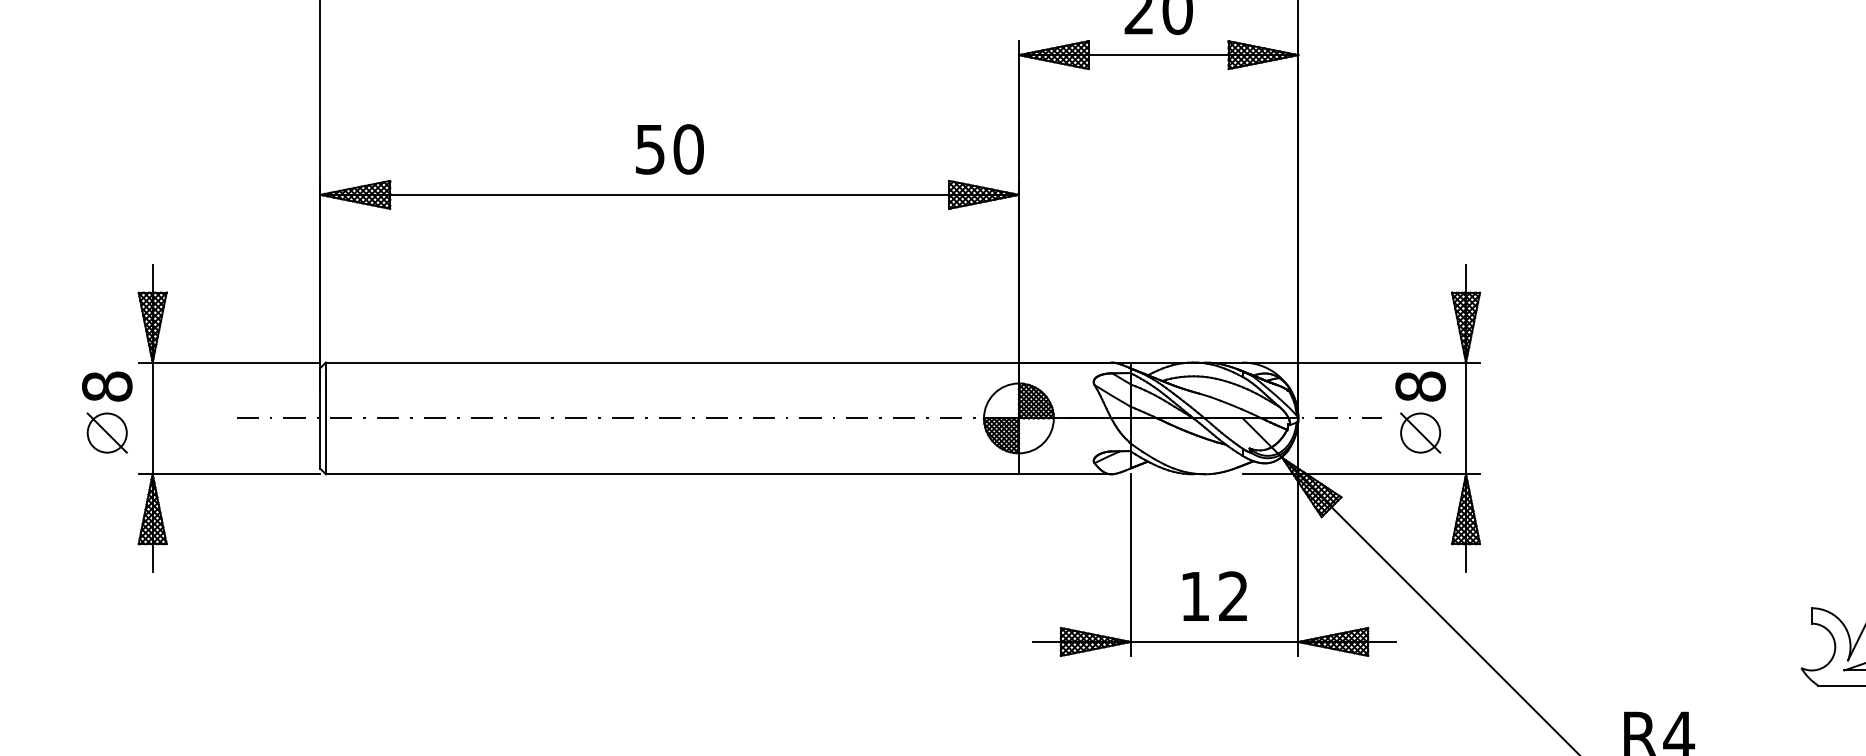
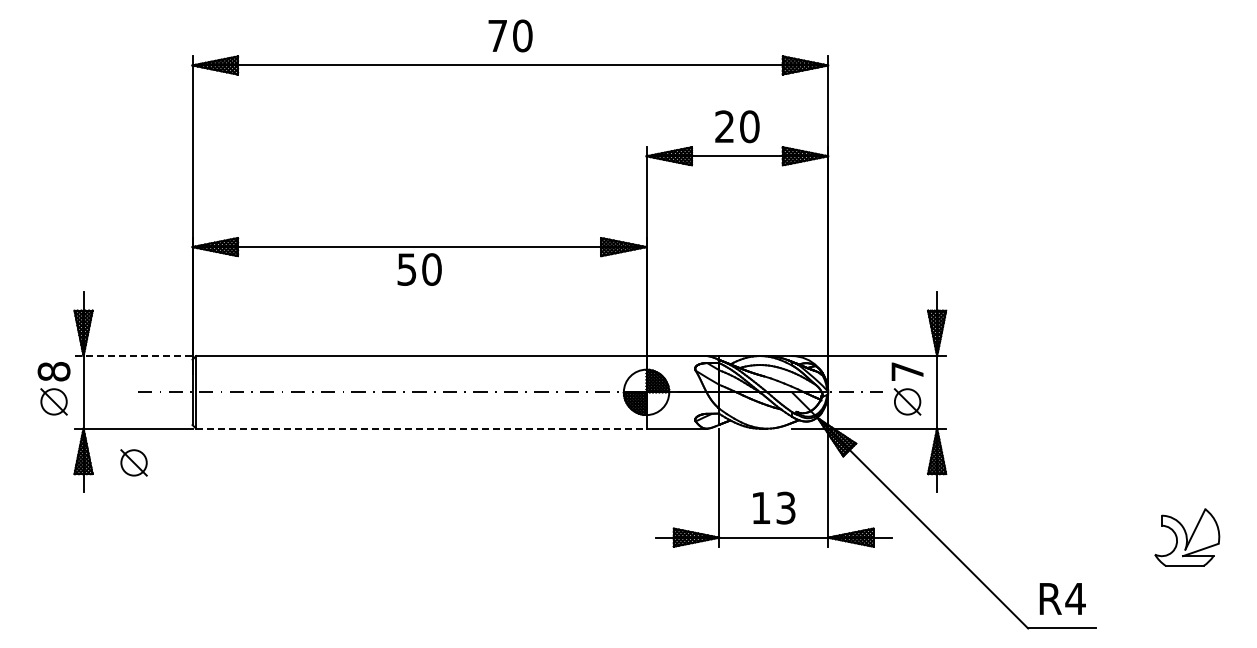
text: (669, 149) -> (419, 269), moved
line: (231, 363) -> (134, 356), solid -> dashed
text: (1420, 386) -> (907, 371), 8 -> 7
line: (672, 473) -> (421, 428), solid -> dashed
part: (229, 526) -> (133, 462), added
text: (1232, 597) -> (785, 508), 12 -> 13

